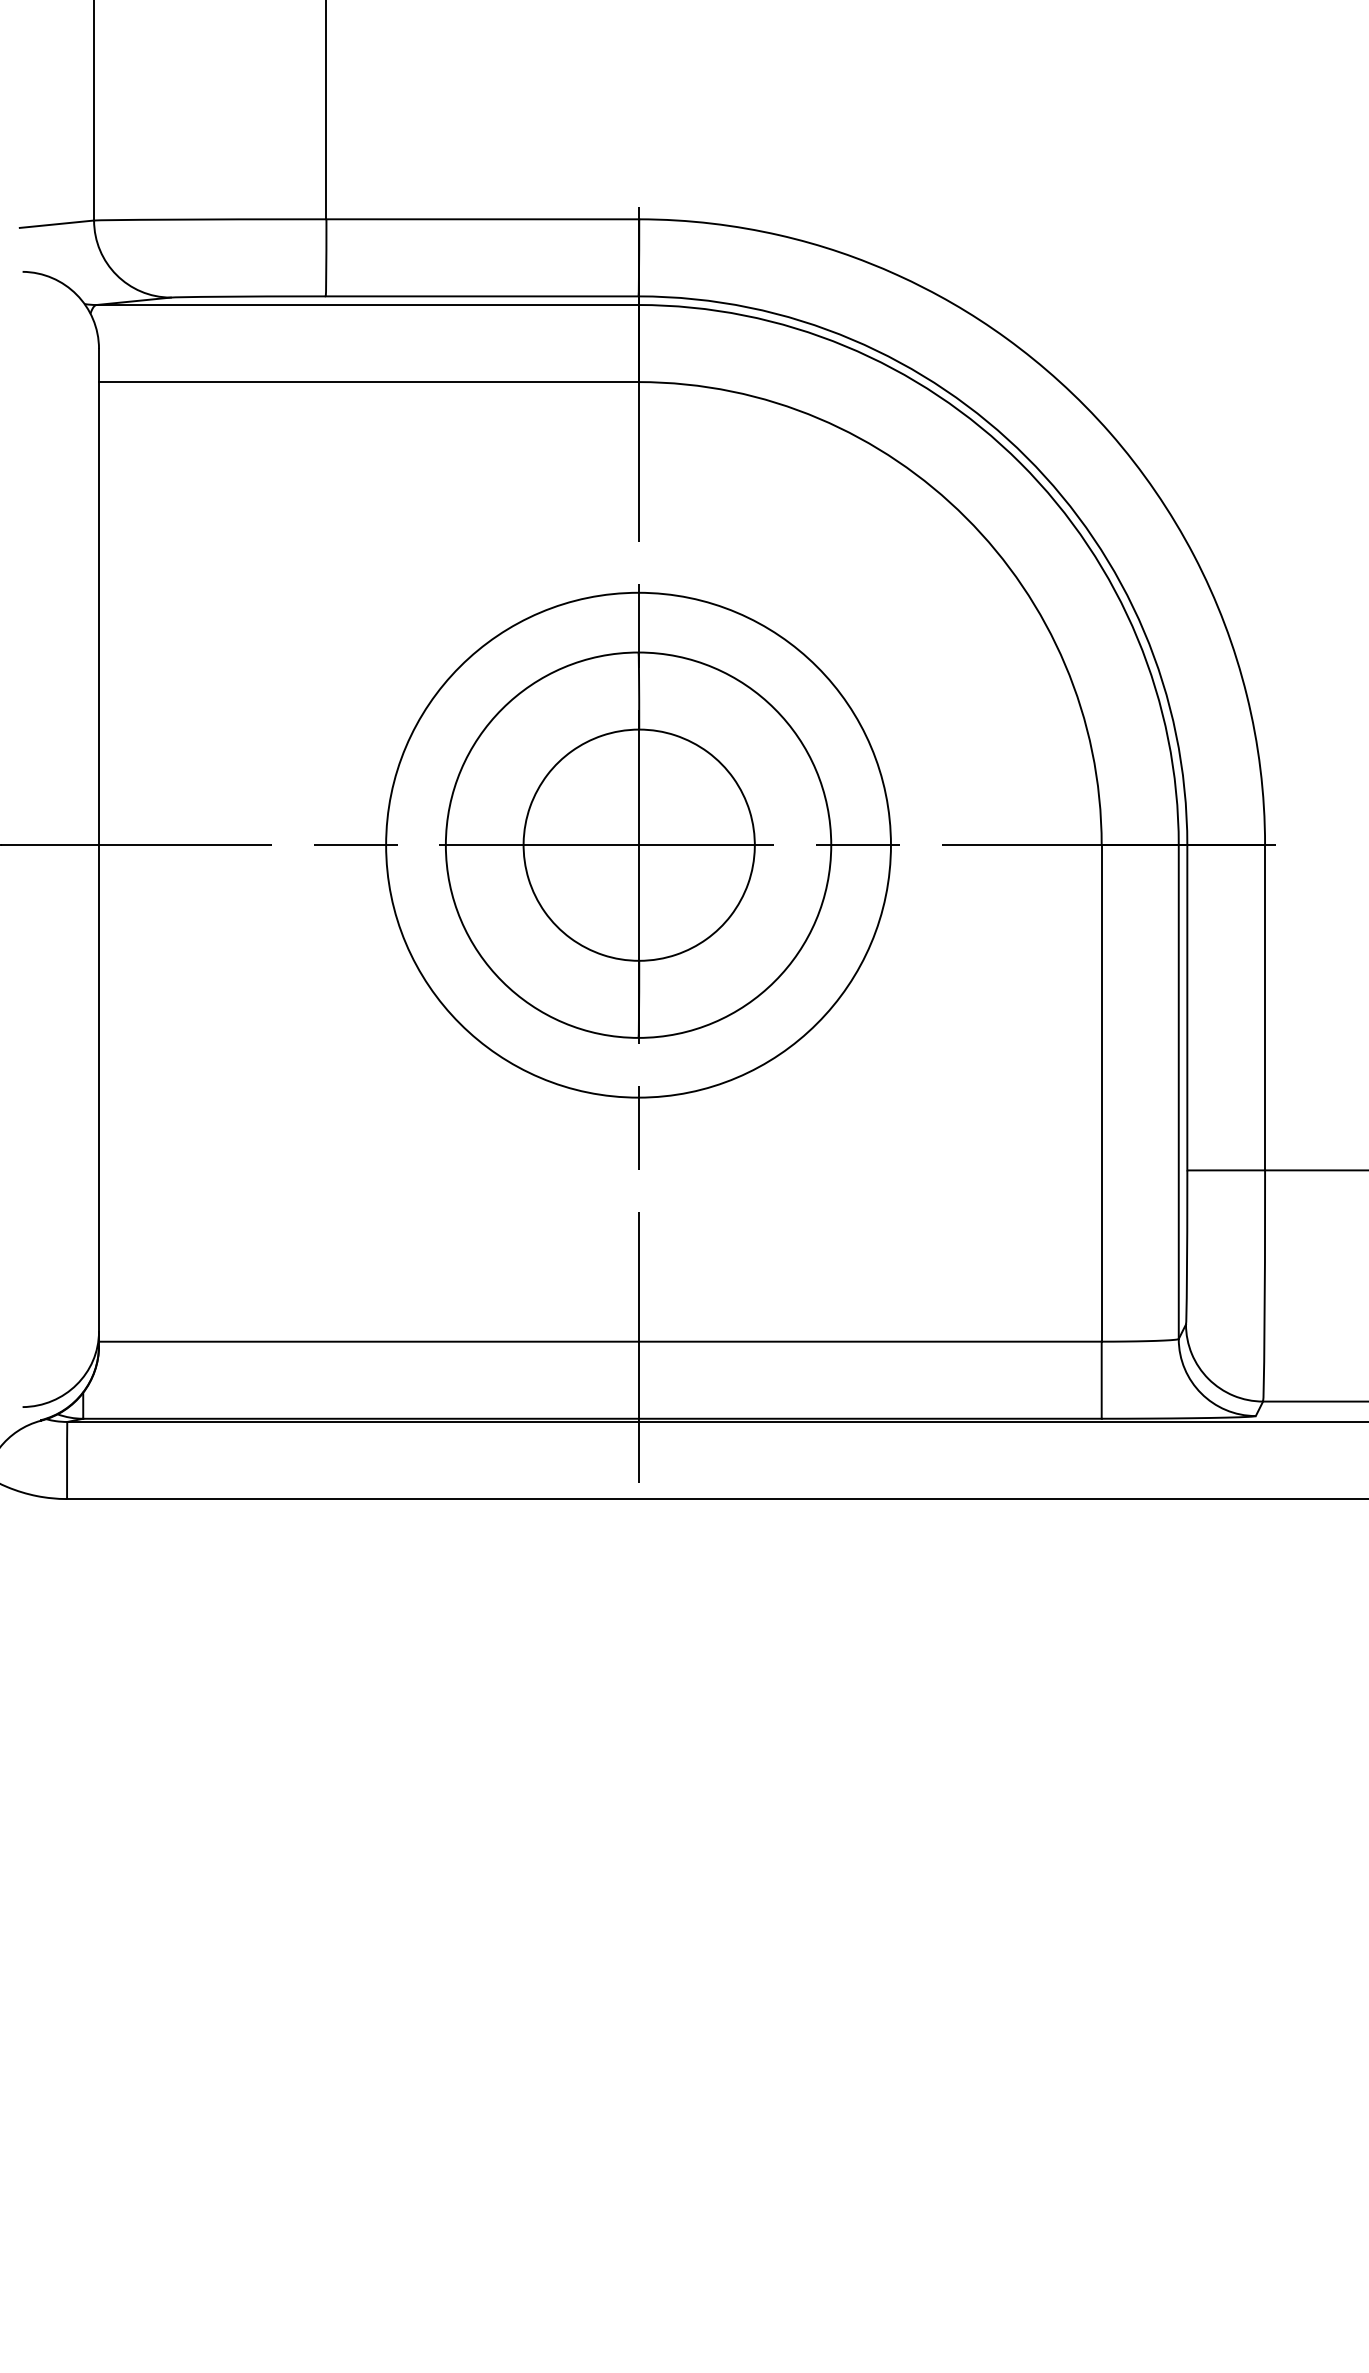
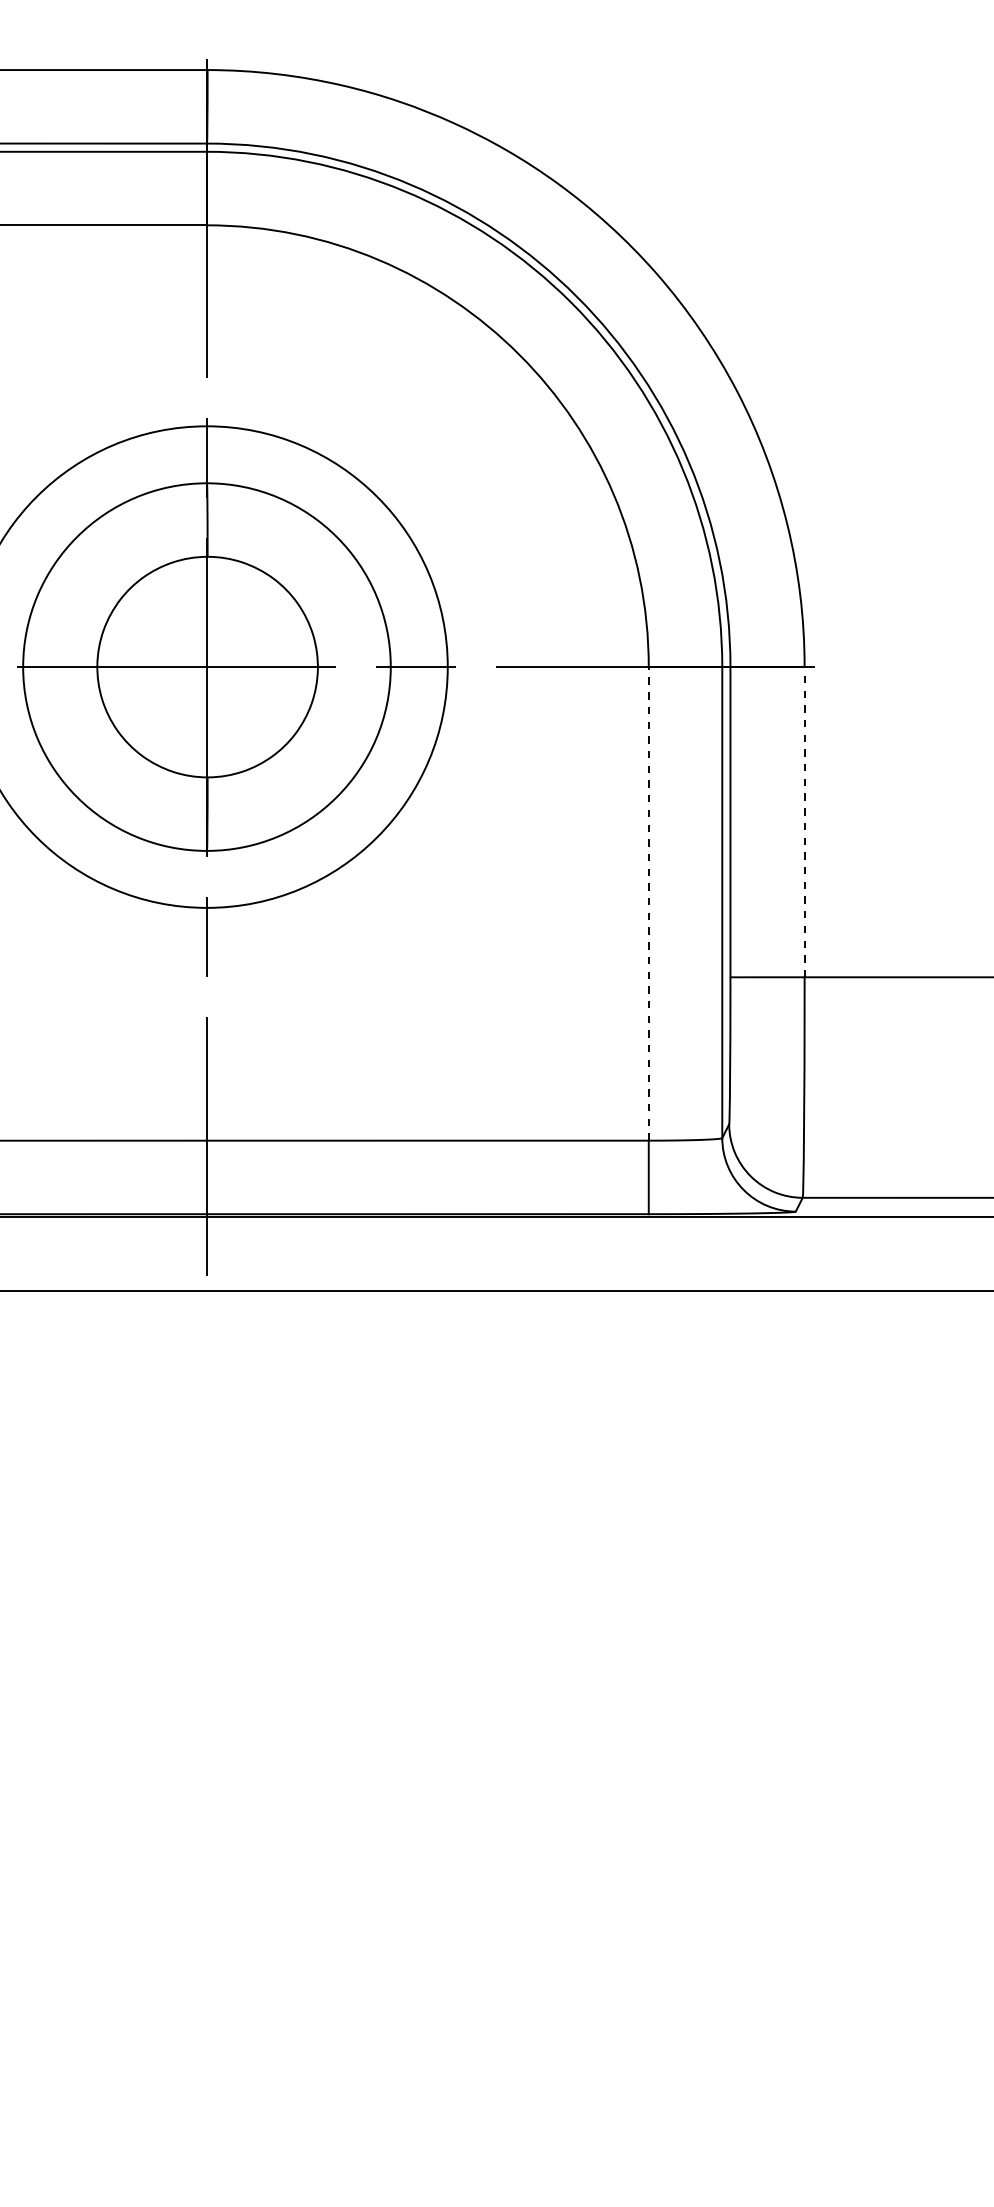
line: (1265, 1007) -> (805, 821), solid -> dashed
line: (1101, 1092) -> (648, 902), solid -> dashed

